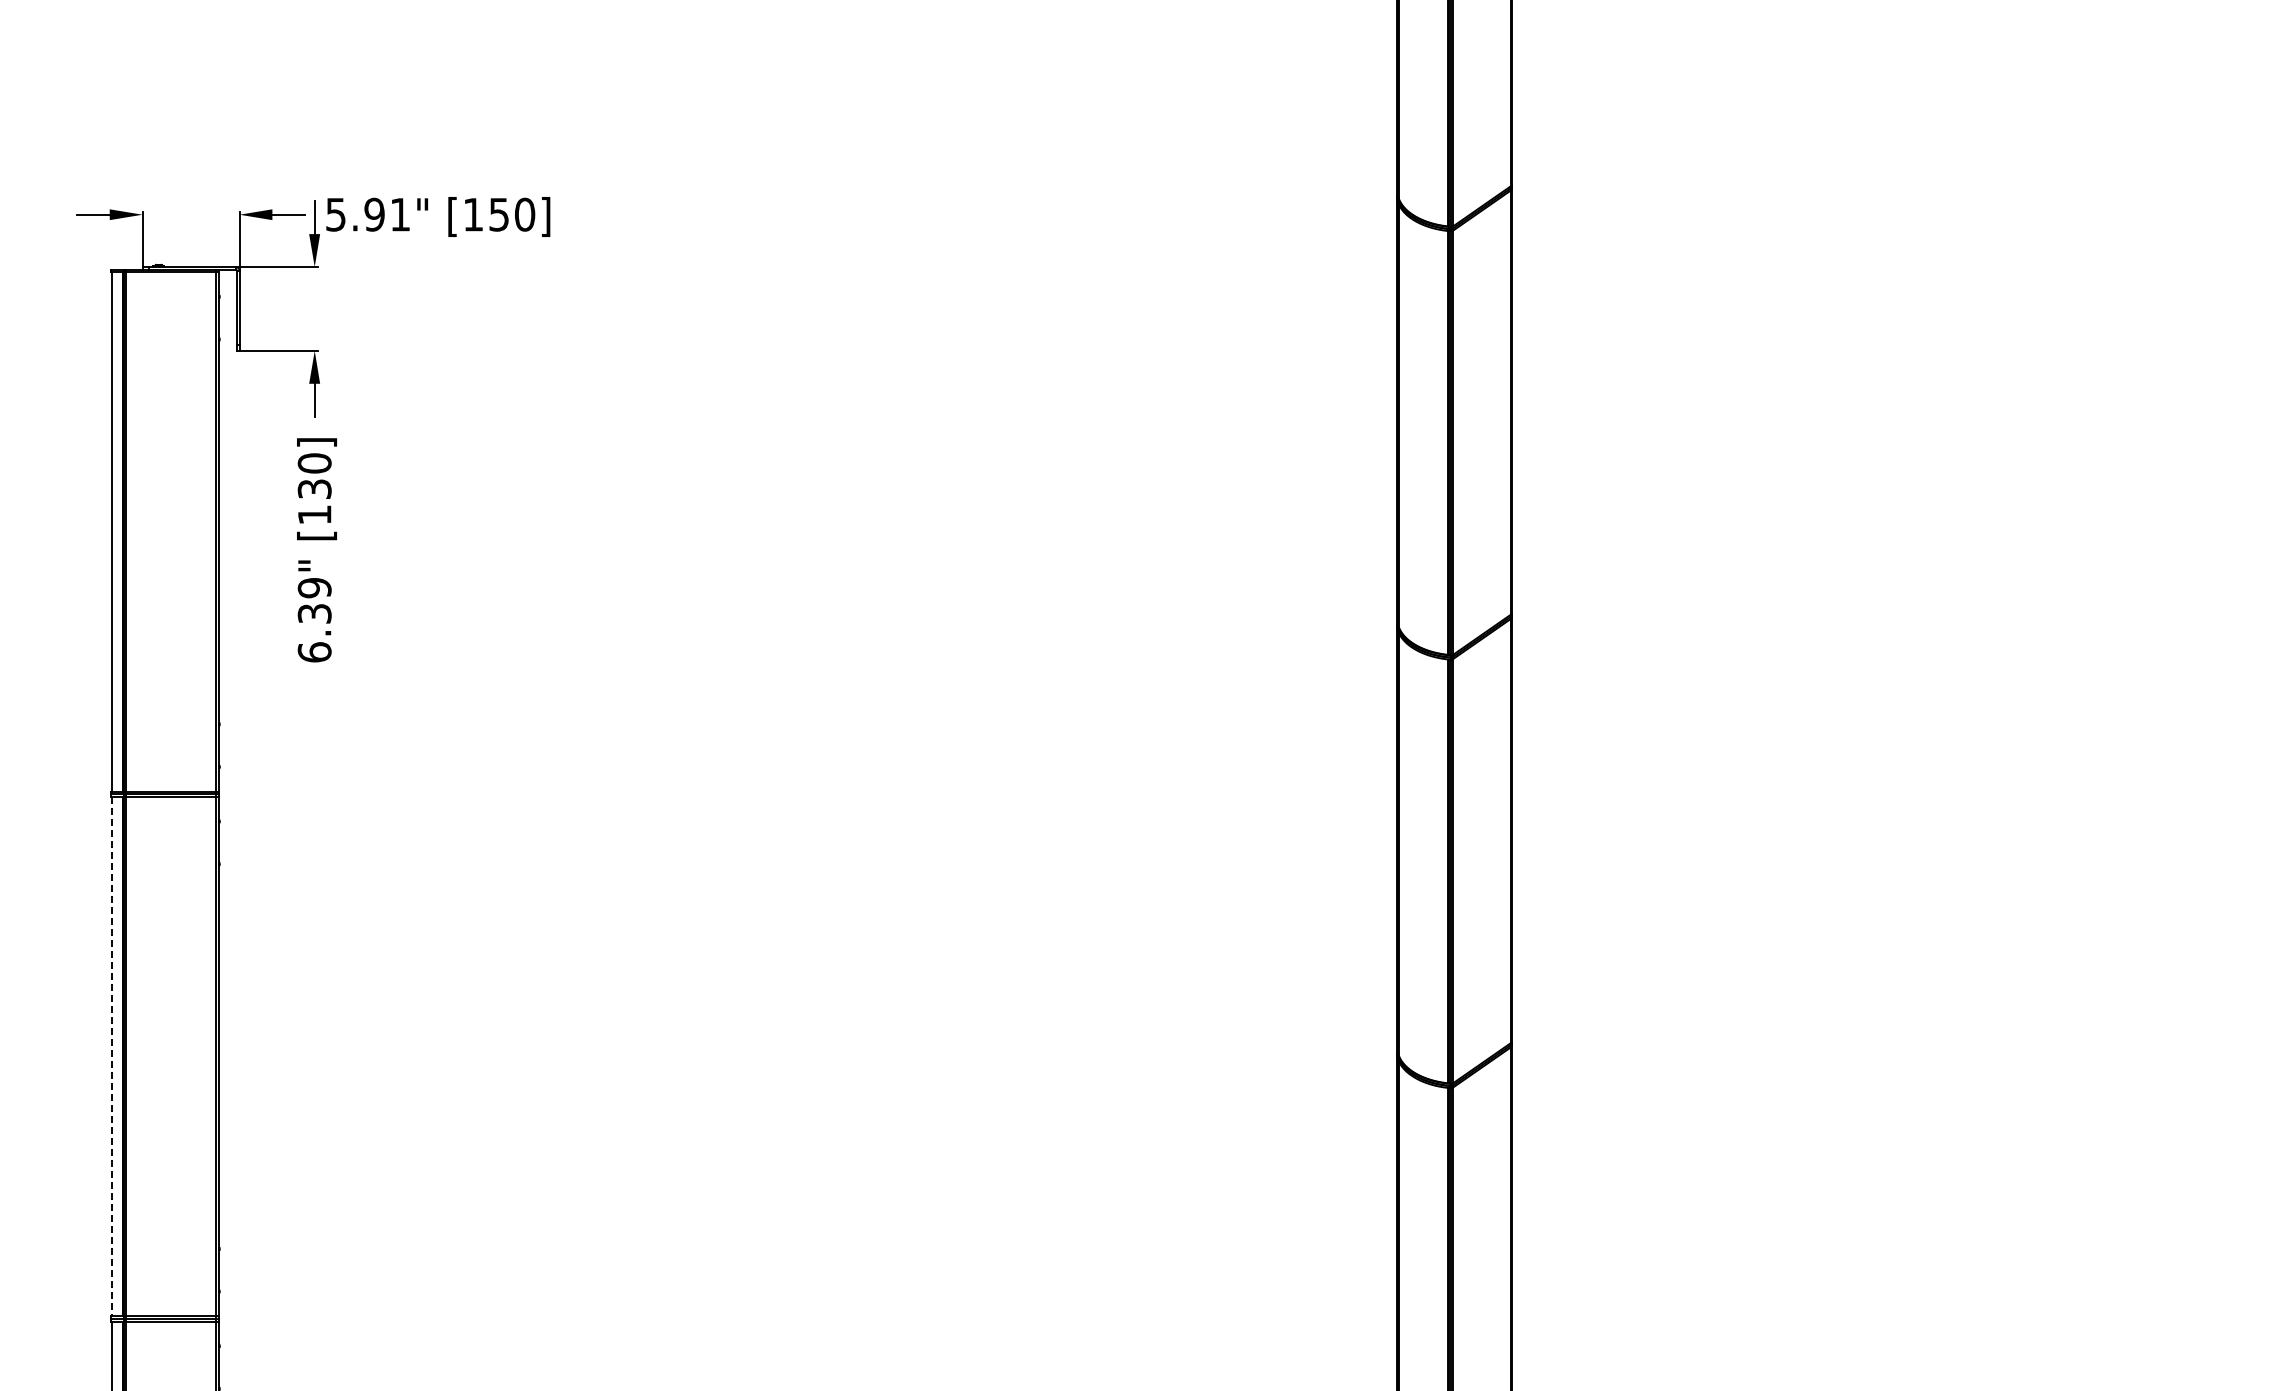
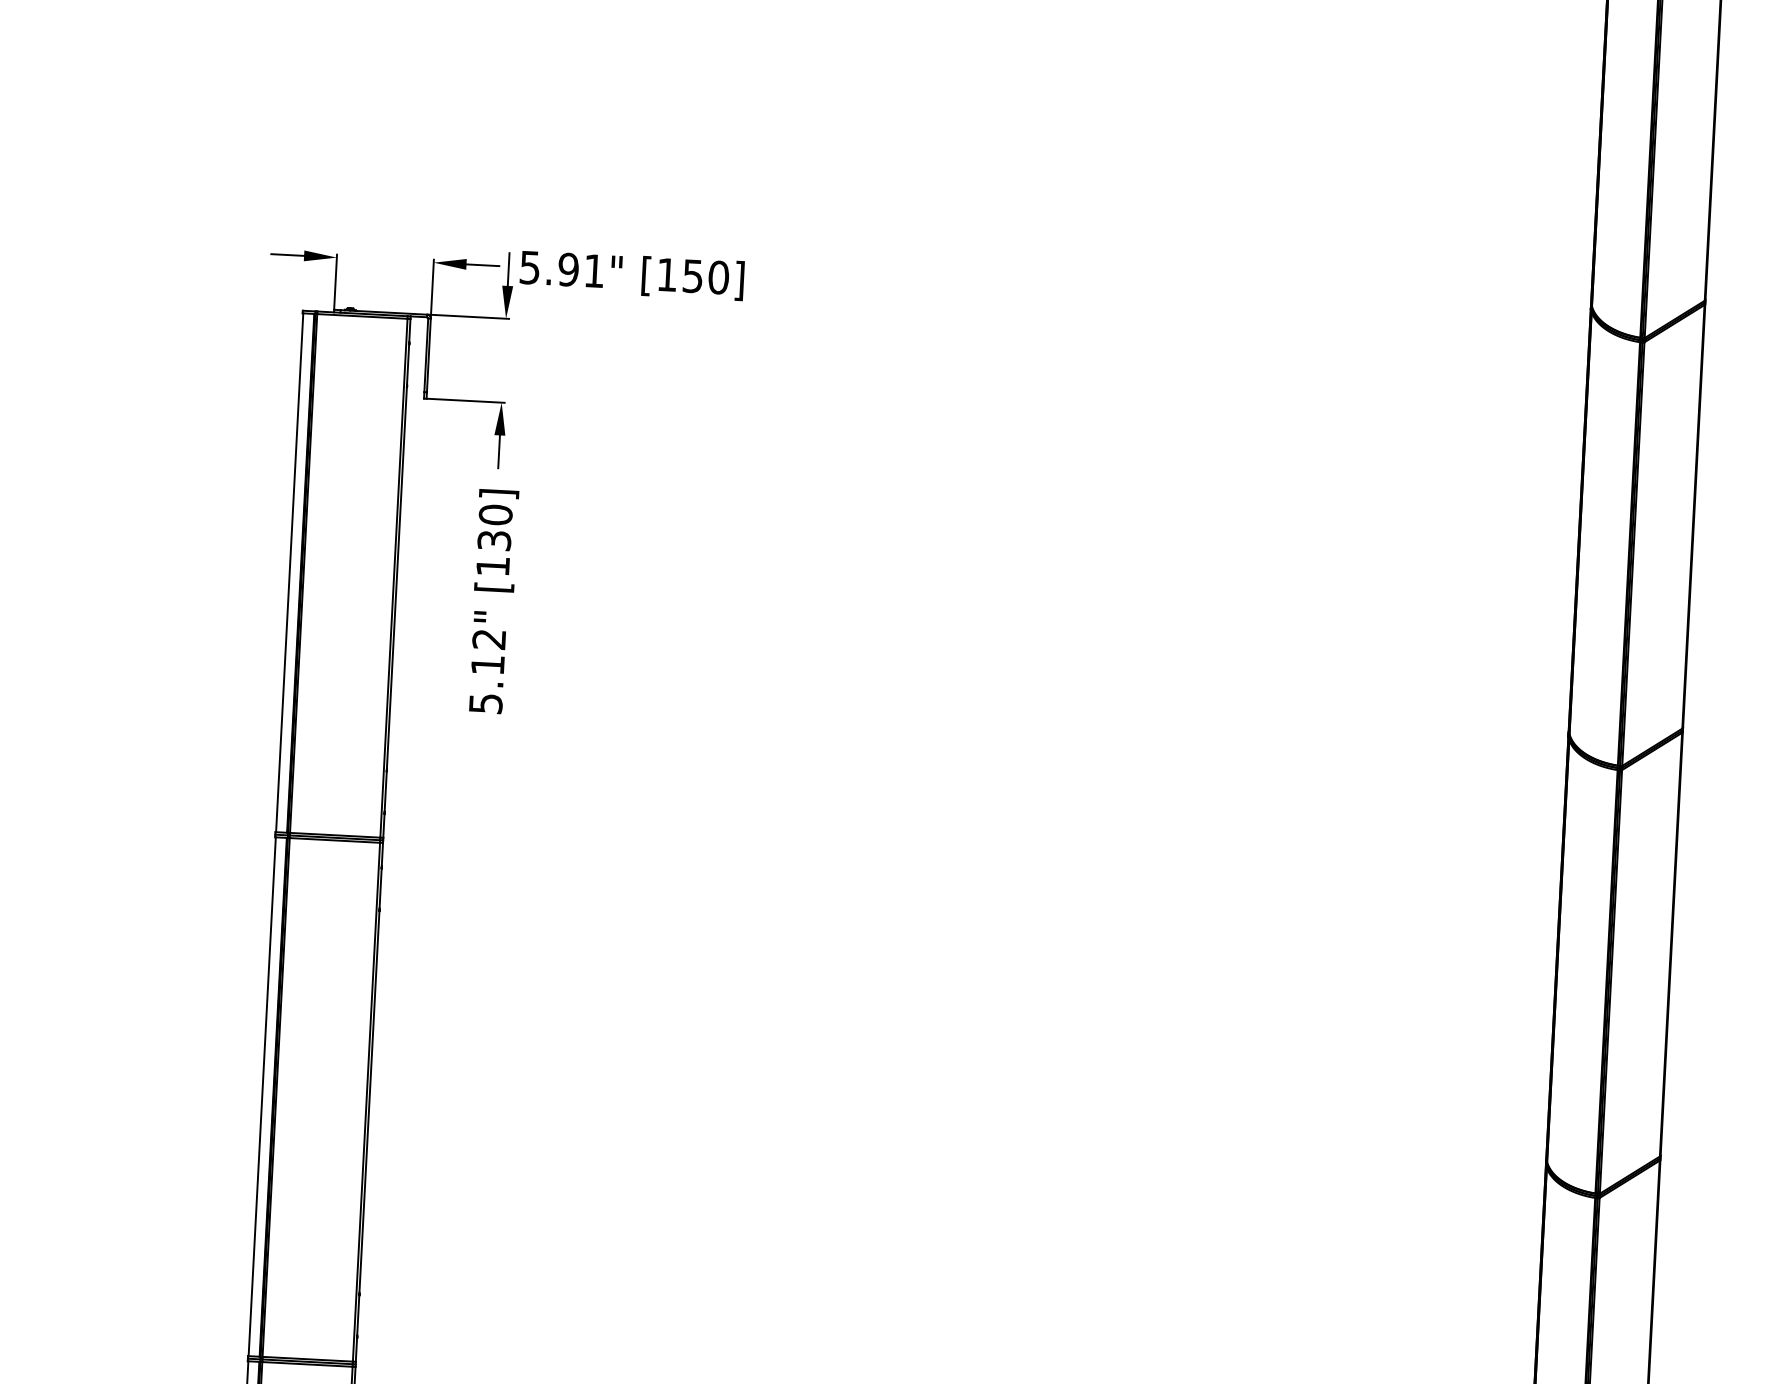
text: (314, 620) -> (487, 671), 6.39" -> 5.12"
line: (111, 1056) -> (261, 1096), dashed -> solid

